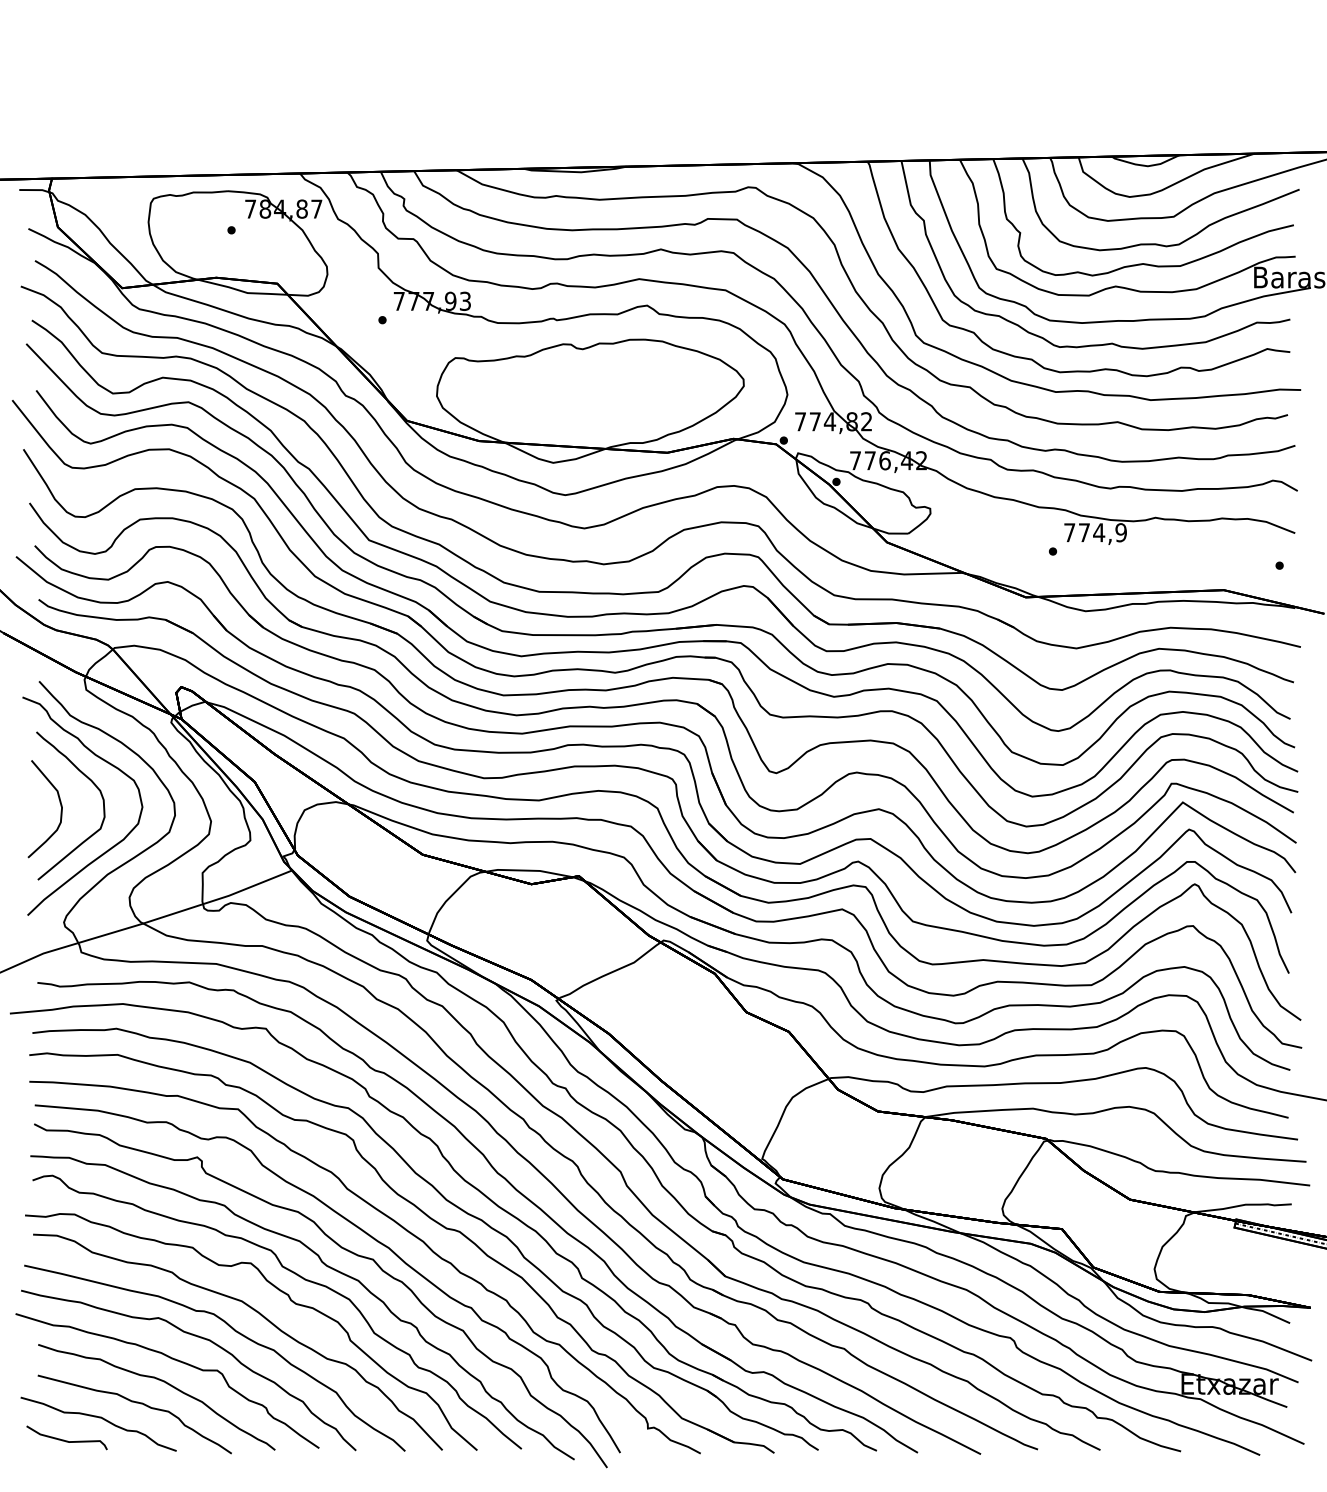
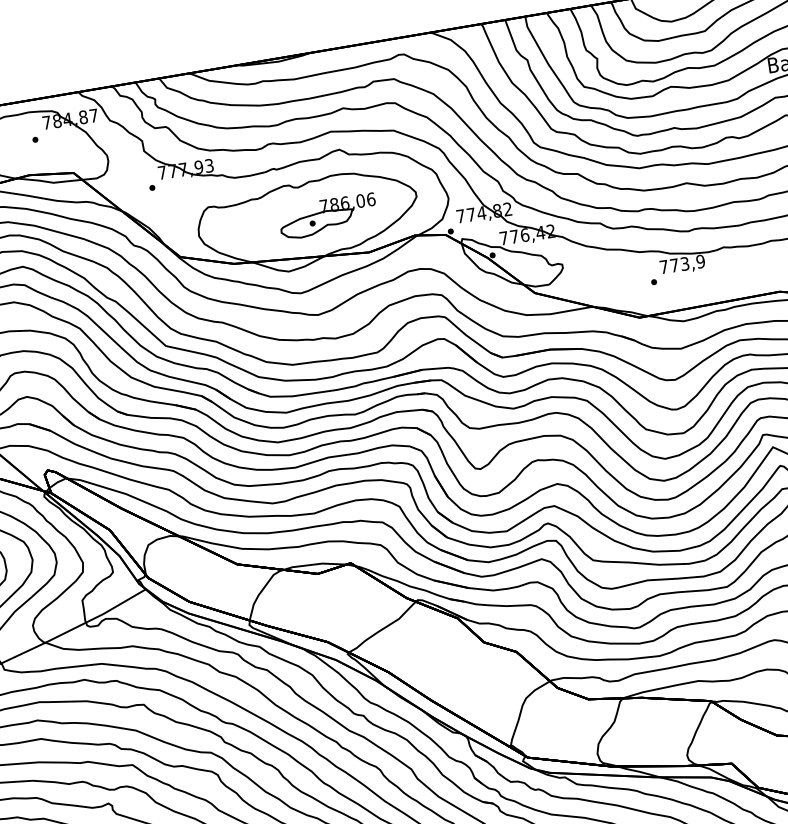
part: (618, 394) -> (328, 216), added
text: (1099, 532) -> (685, 263), 774,9 -> 773,9

